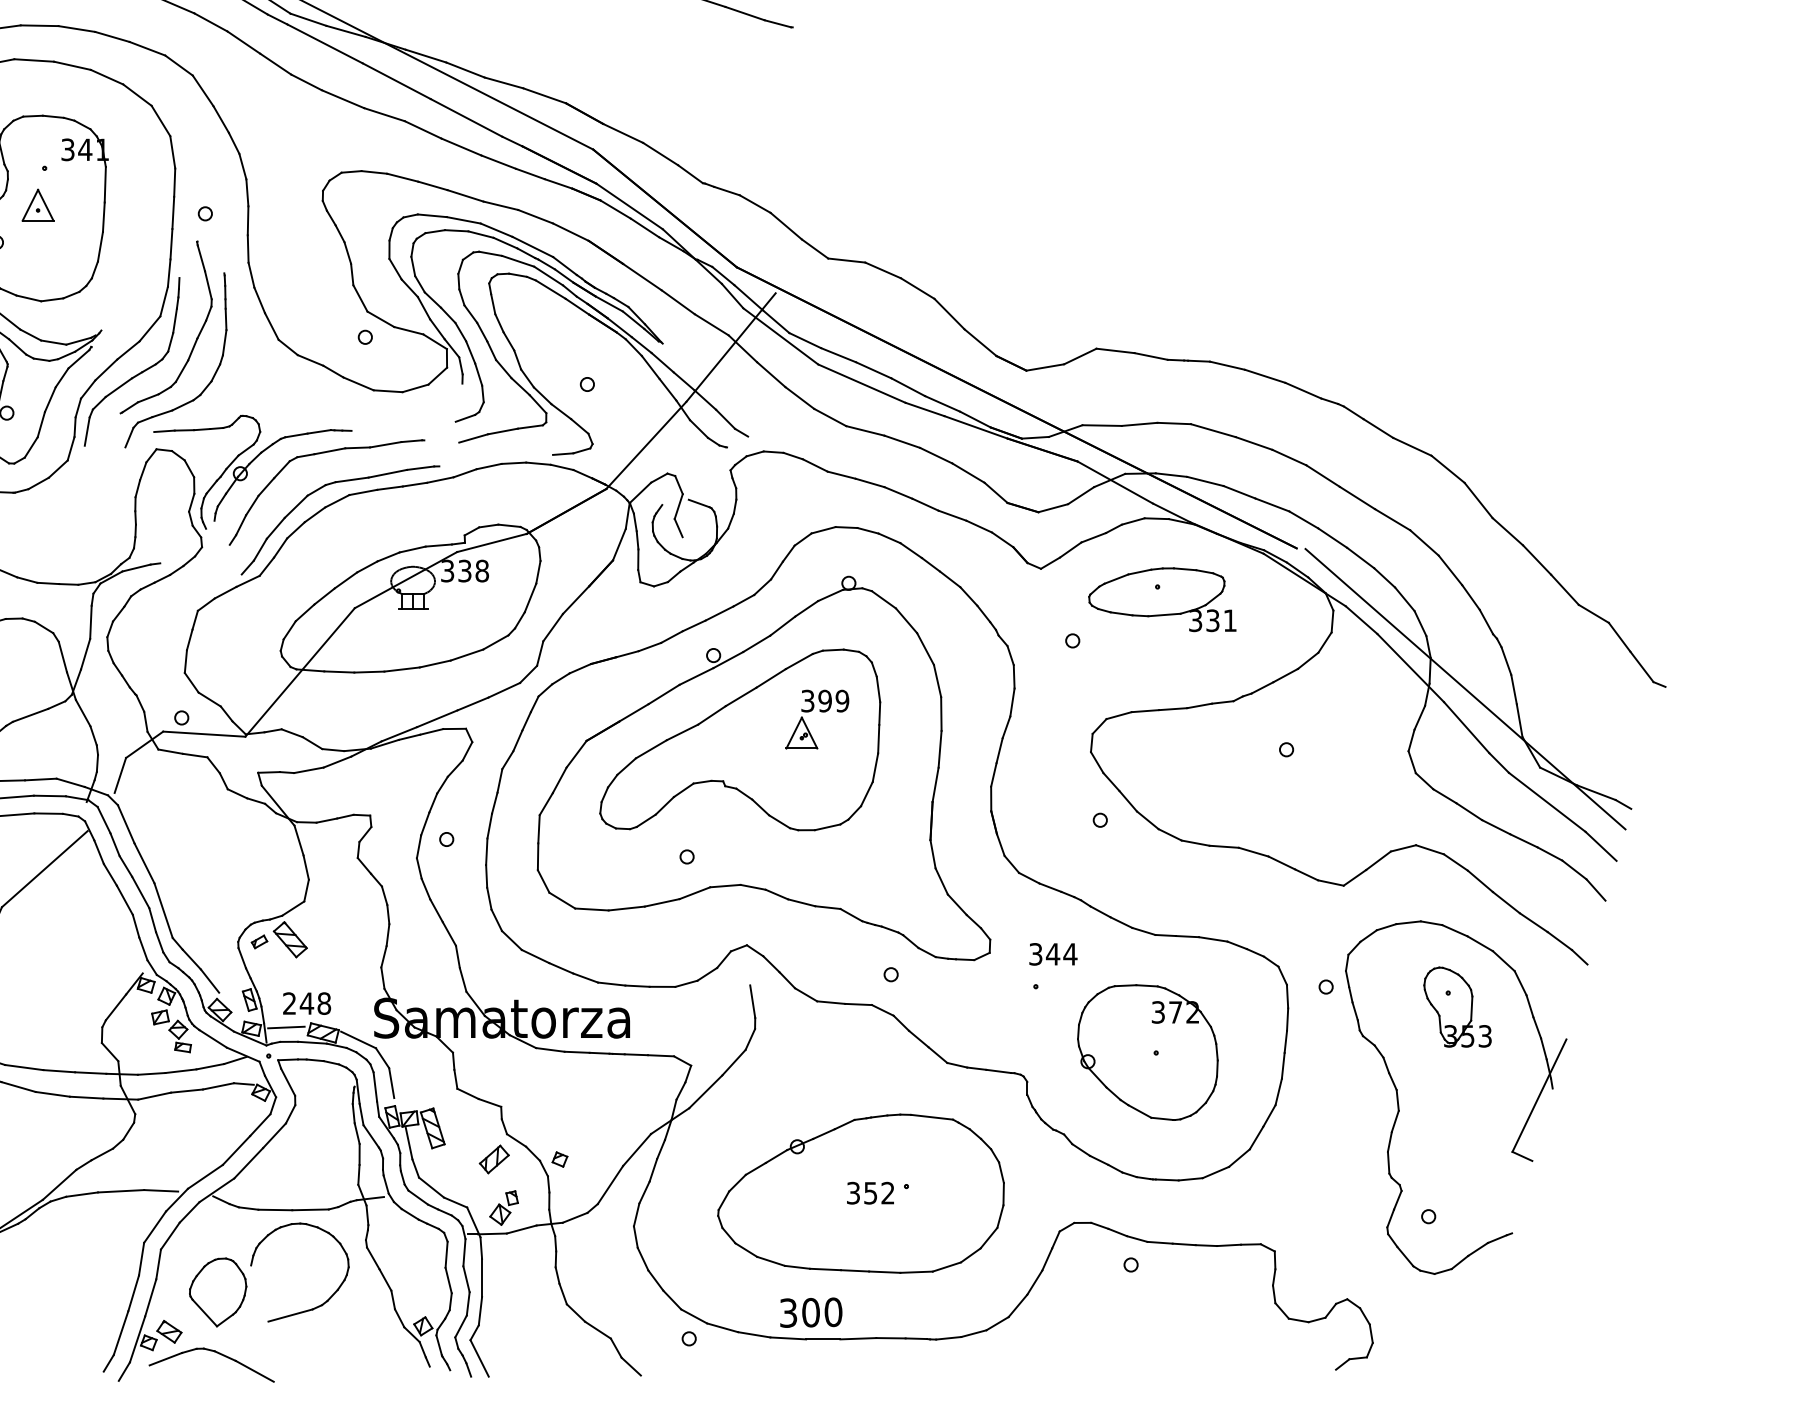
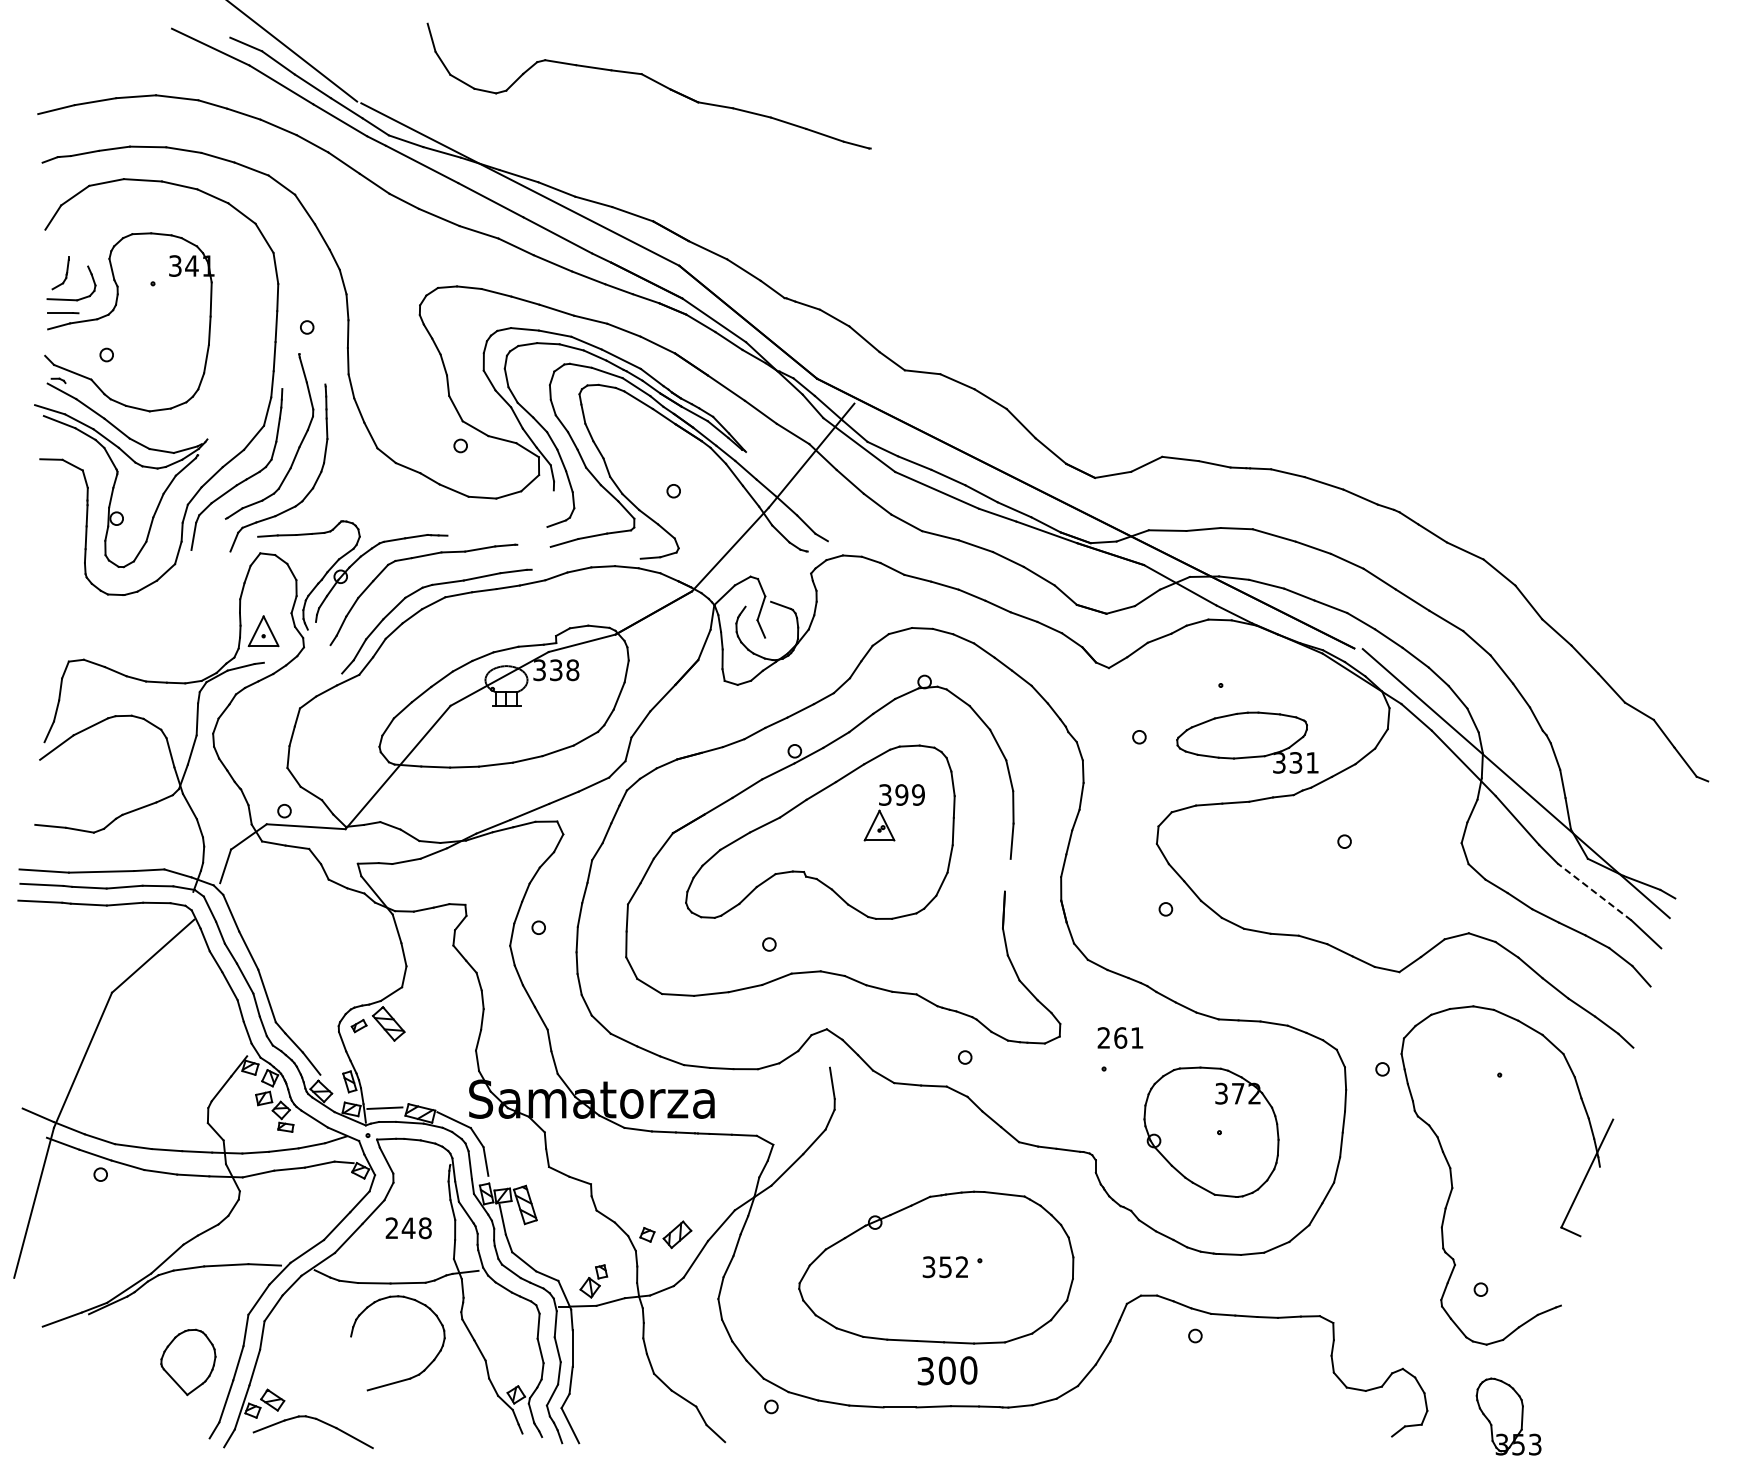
part: (37, 205) -> (263, 631), moved
part: (1162, 599) -> (1247, 742), moved
line: (935, 783) -> (1007, 874), removed
line: (1547, 801) -> (1594, 891), solid -> dashed
text: (1053, 953) -> (1120, 1037), 344 -> 261
text: (306, 1003) -> (408, 1228), moved
part: (1457, 1006) -> (1508, 1416), moved
part: (494, 1159) -> (677, 1234), moved
part: (218, 1292) -> (188, 1362), moved
text: (811, 1312) -> (947, 1370), moved

